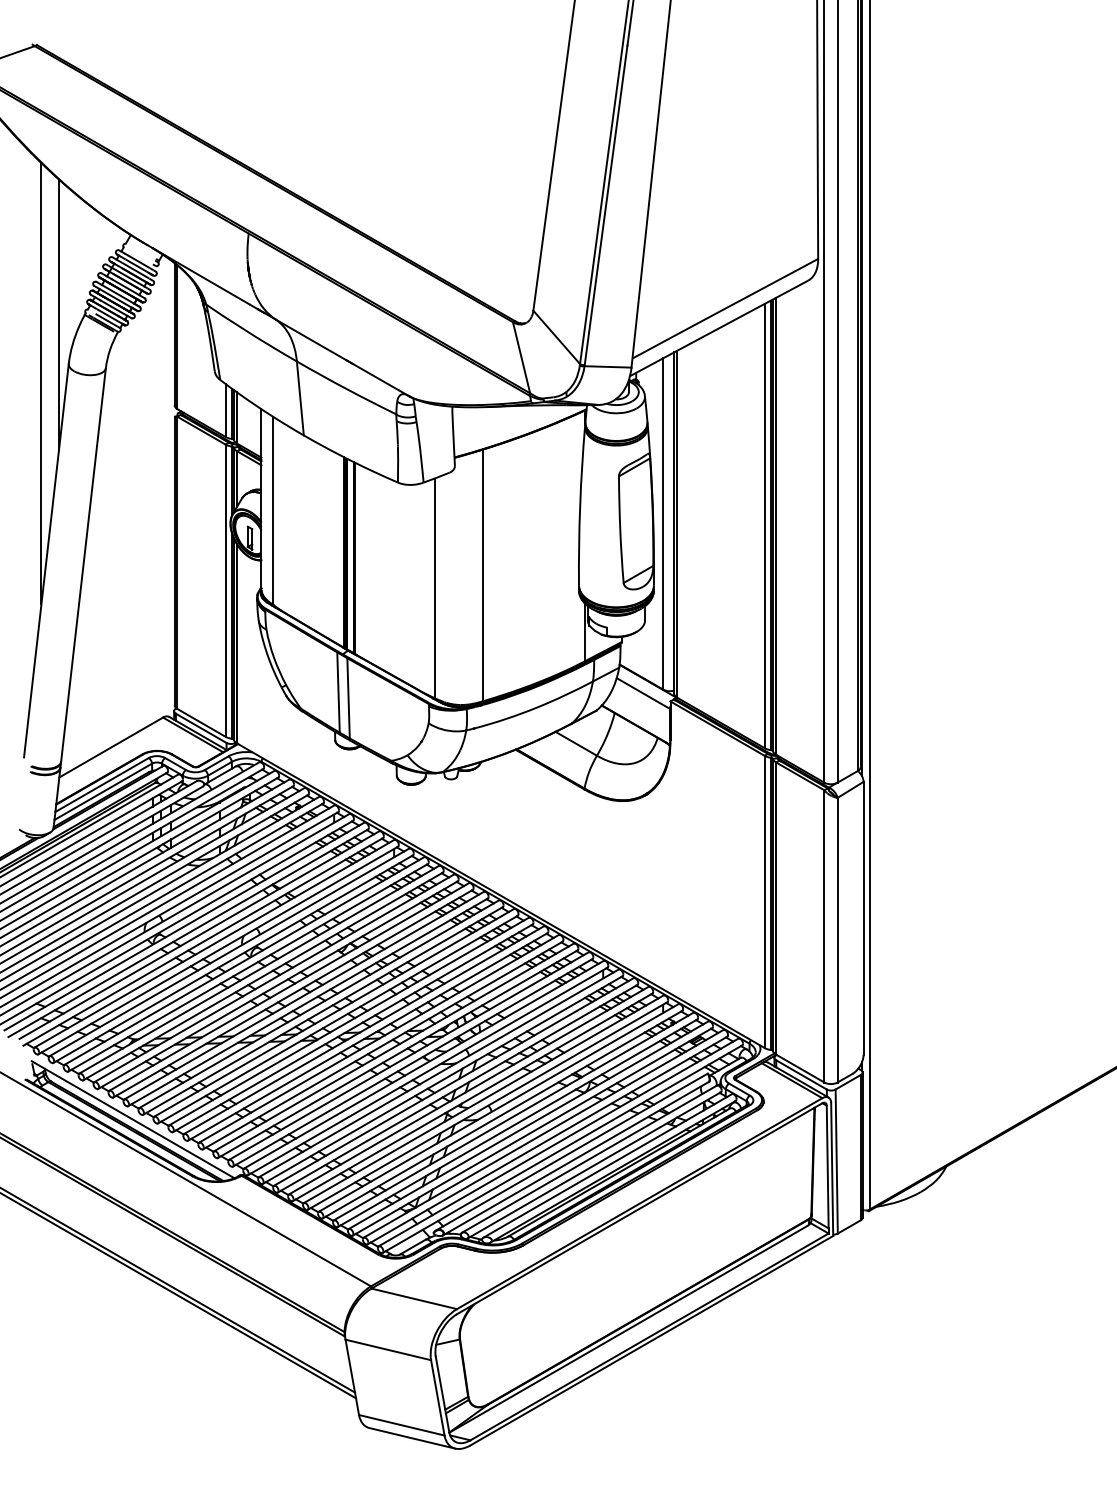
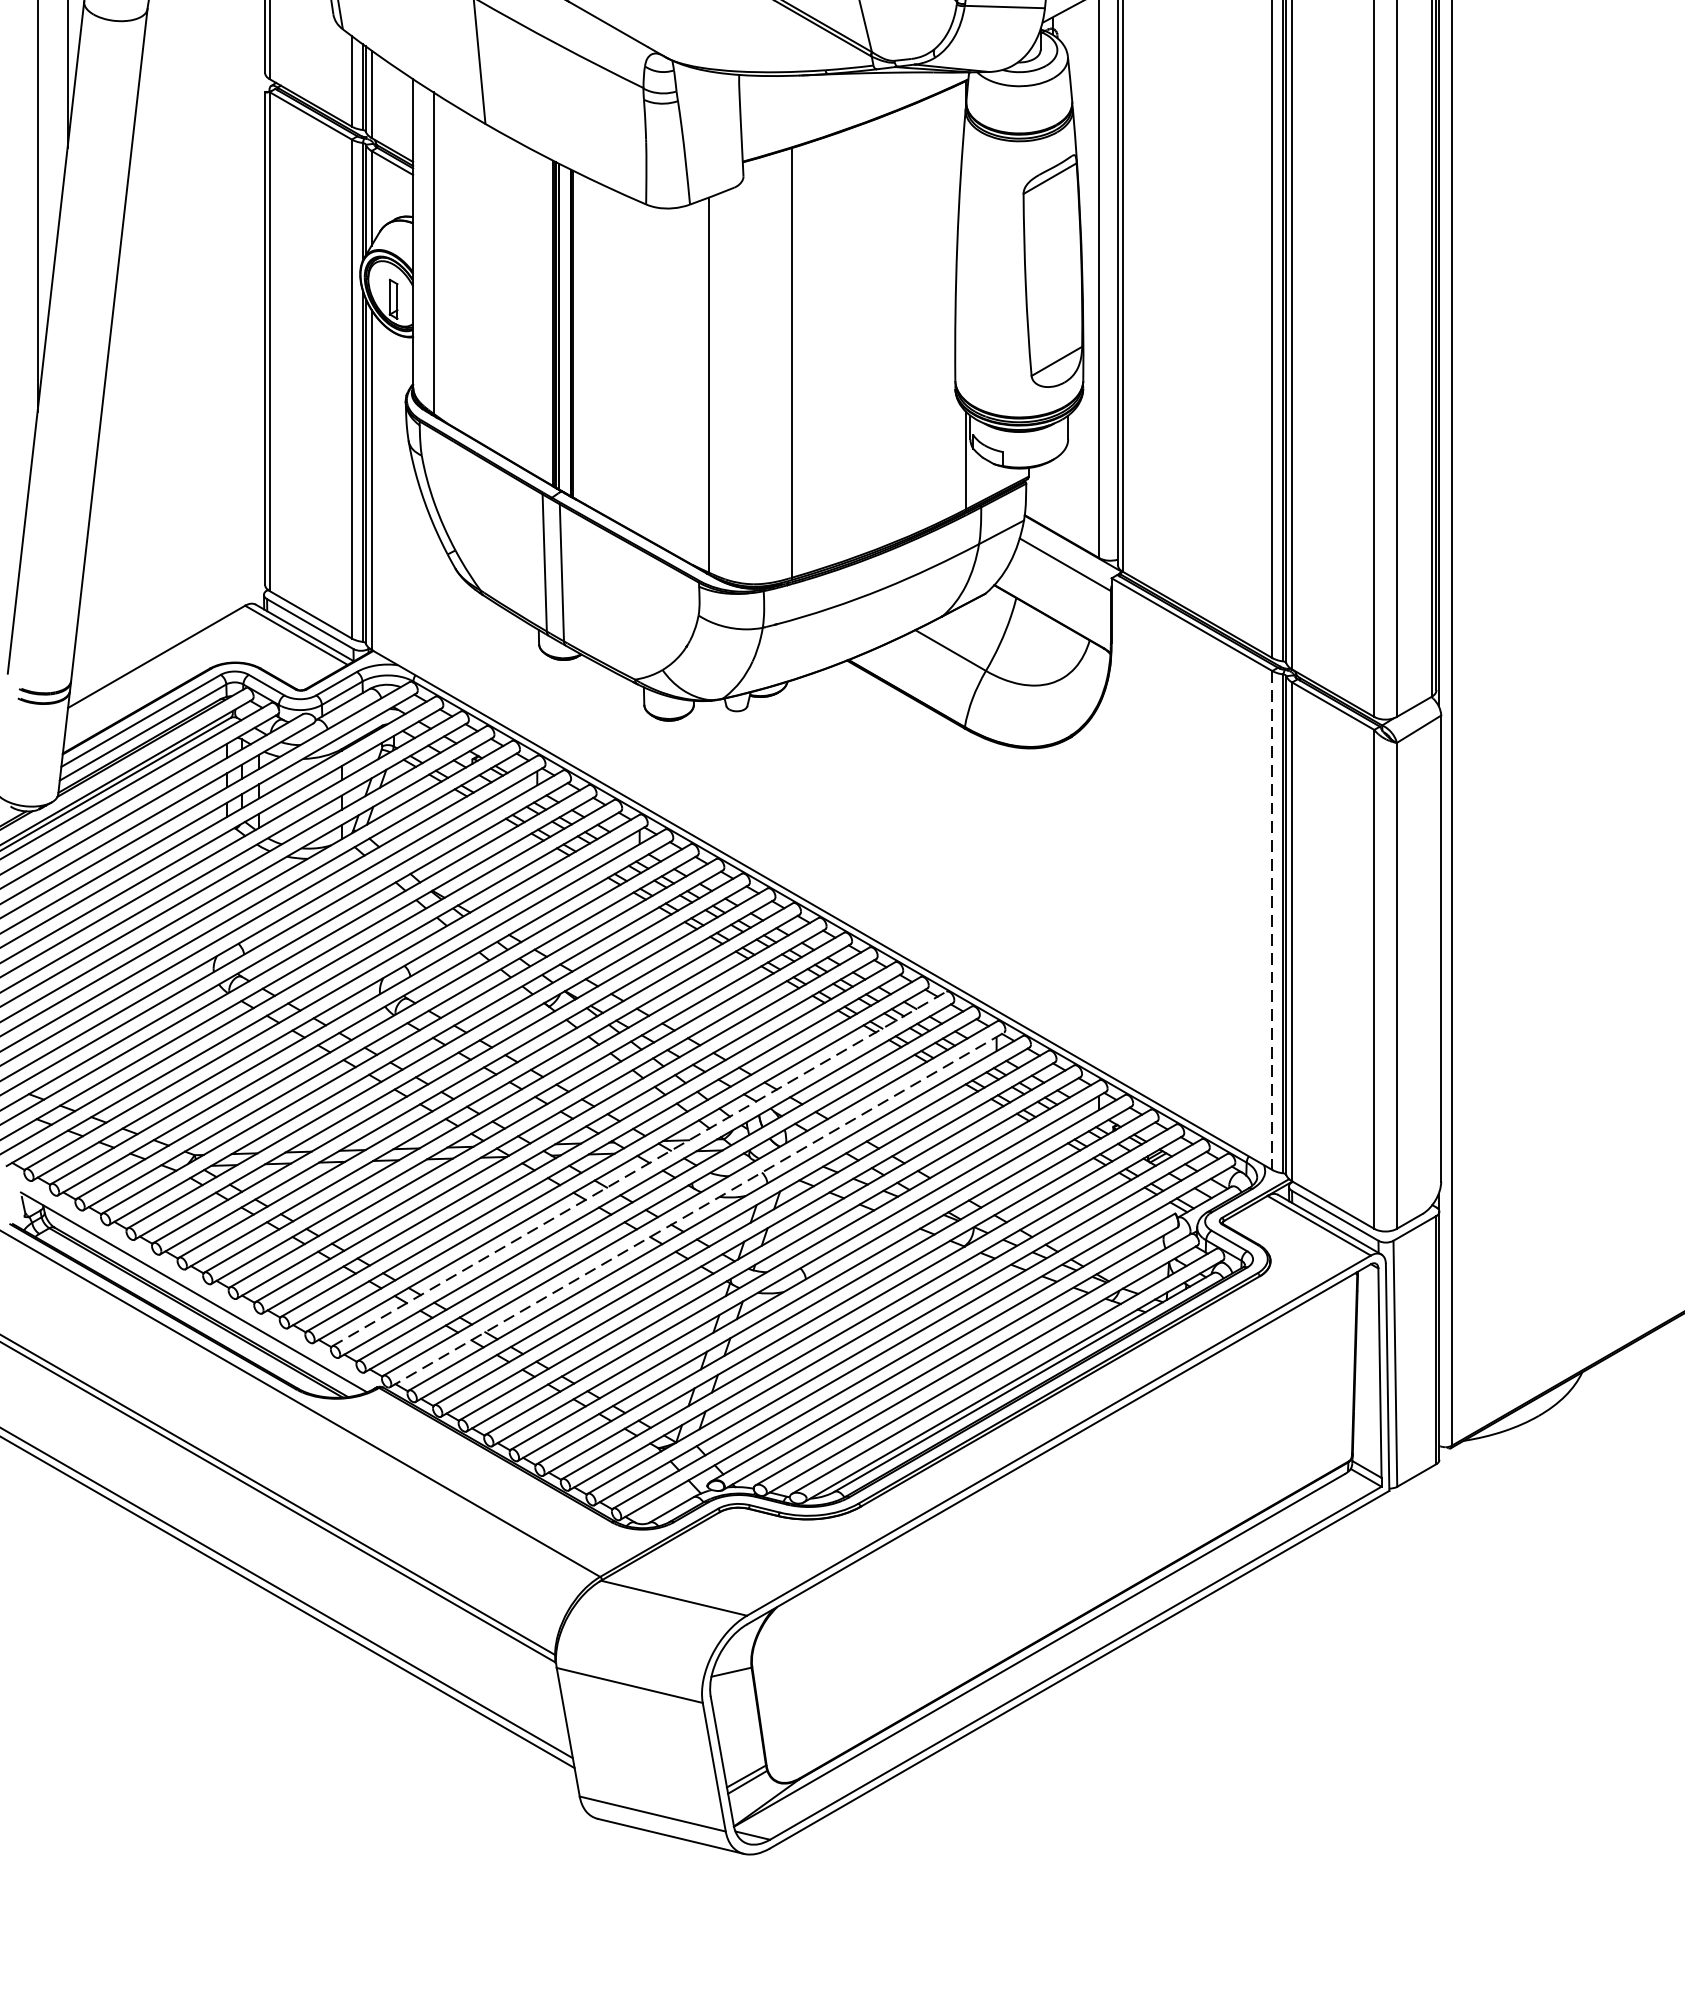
line: (764, 902) -> (1272, 921), solid -> dashed
line: (393, 1047) -> (638, 1169), solid -> dashed
line: (427, 1071) -> (696, 1210), solid -> dashed

